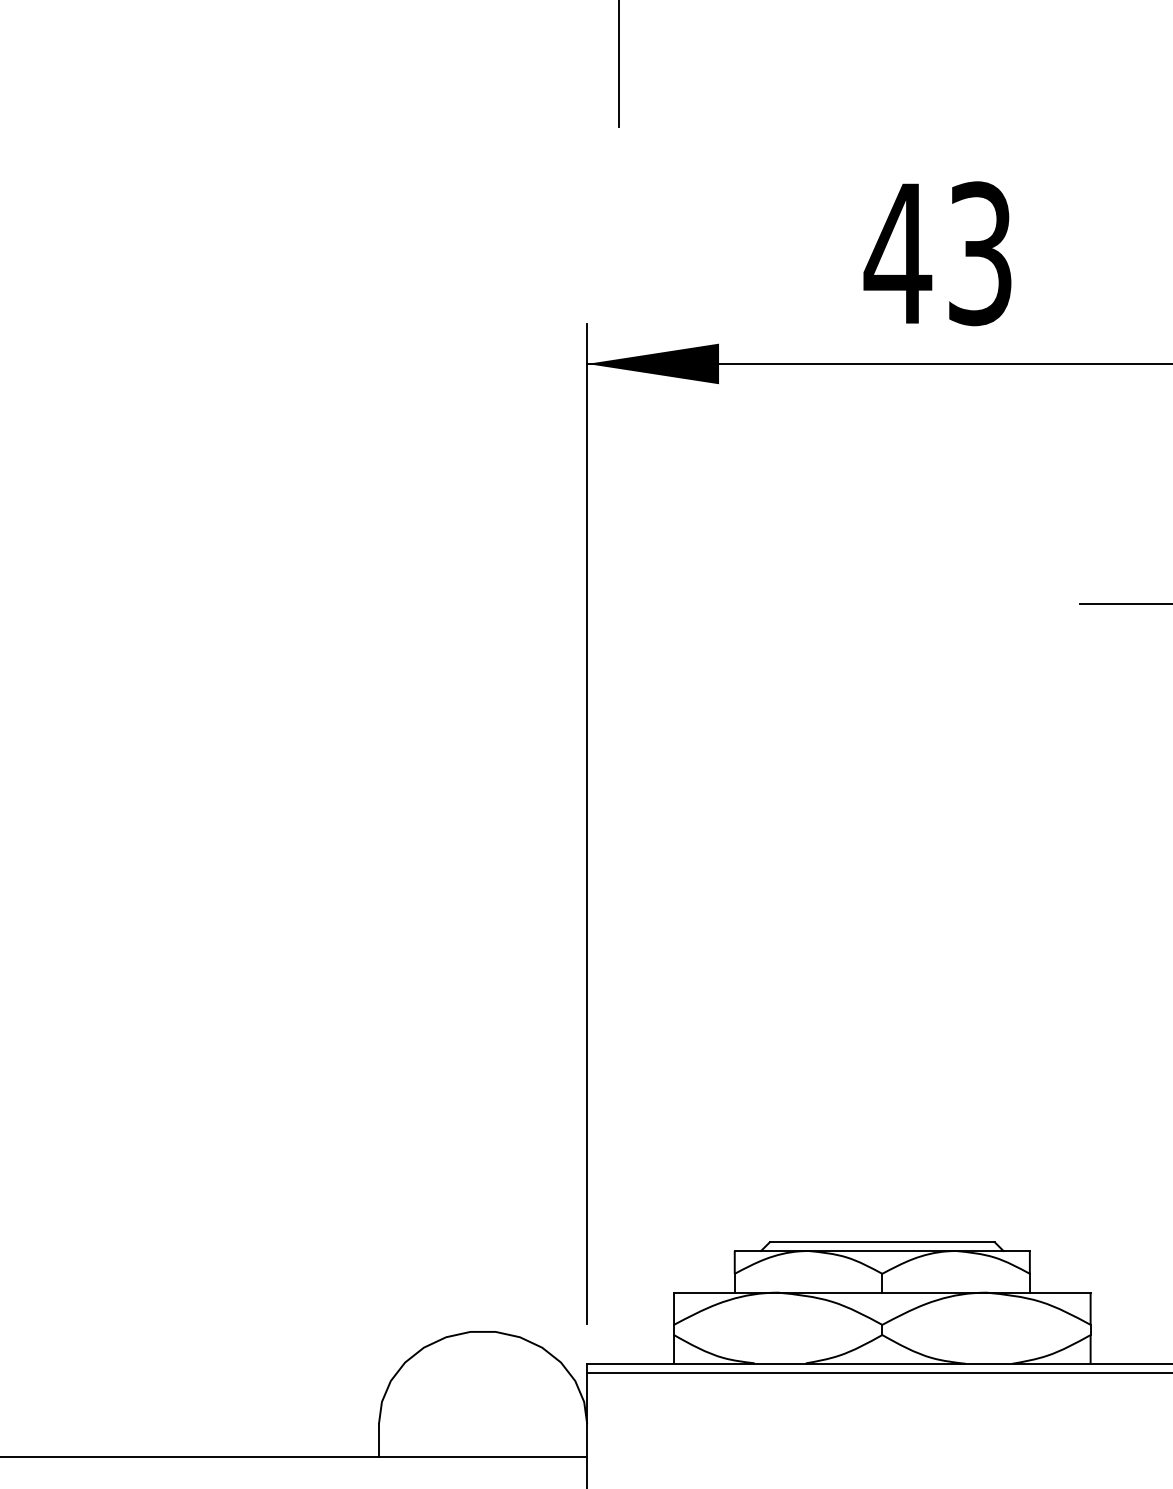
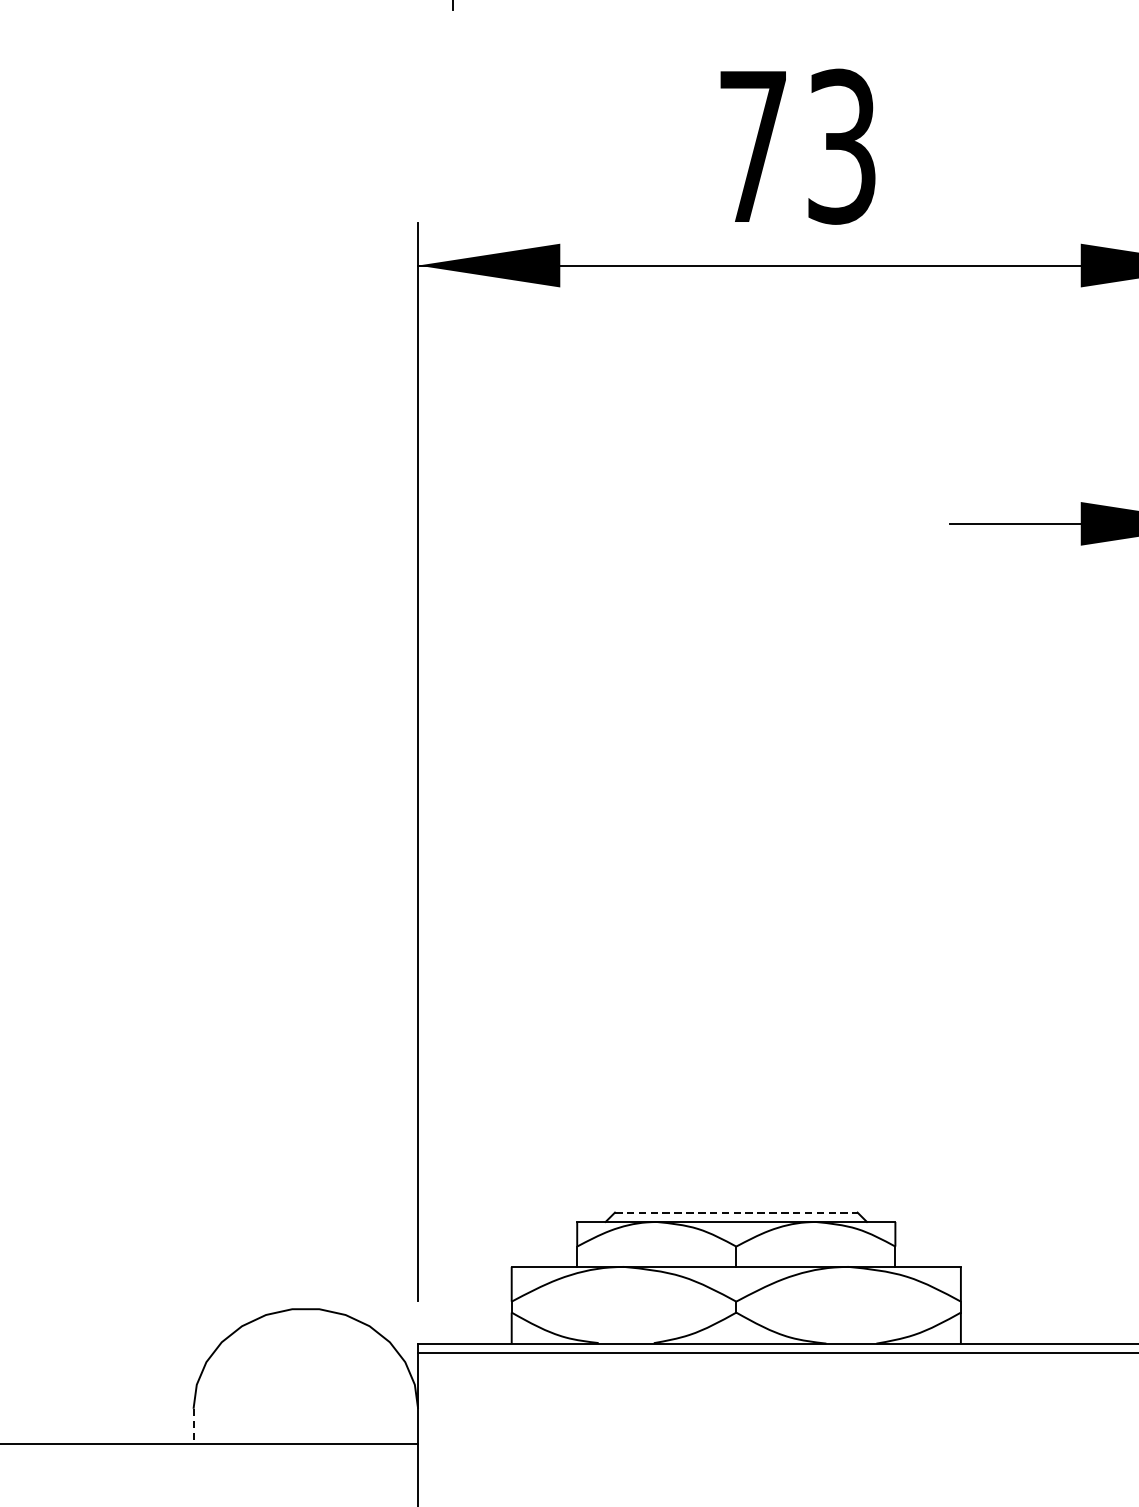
text: (897, 253) -> (752, 146), 43 -> 73
line: (882, 1242) -> (736, 1212), solid -> dashed
line: (378, 1440) -> (193, 1426), solid -> dashed

